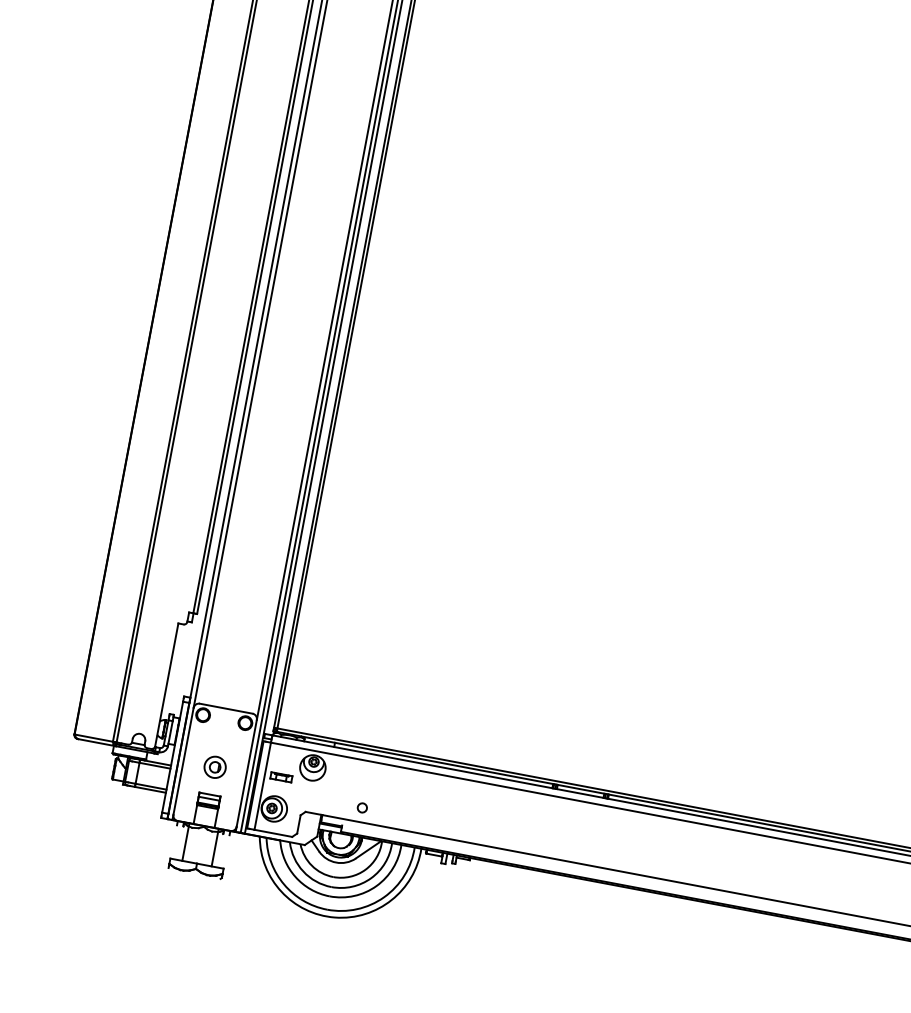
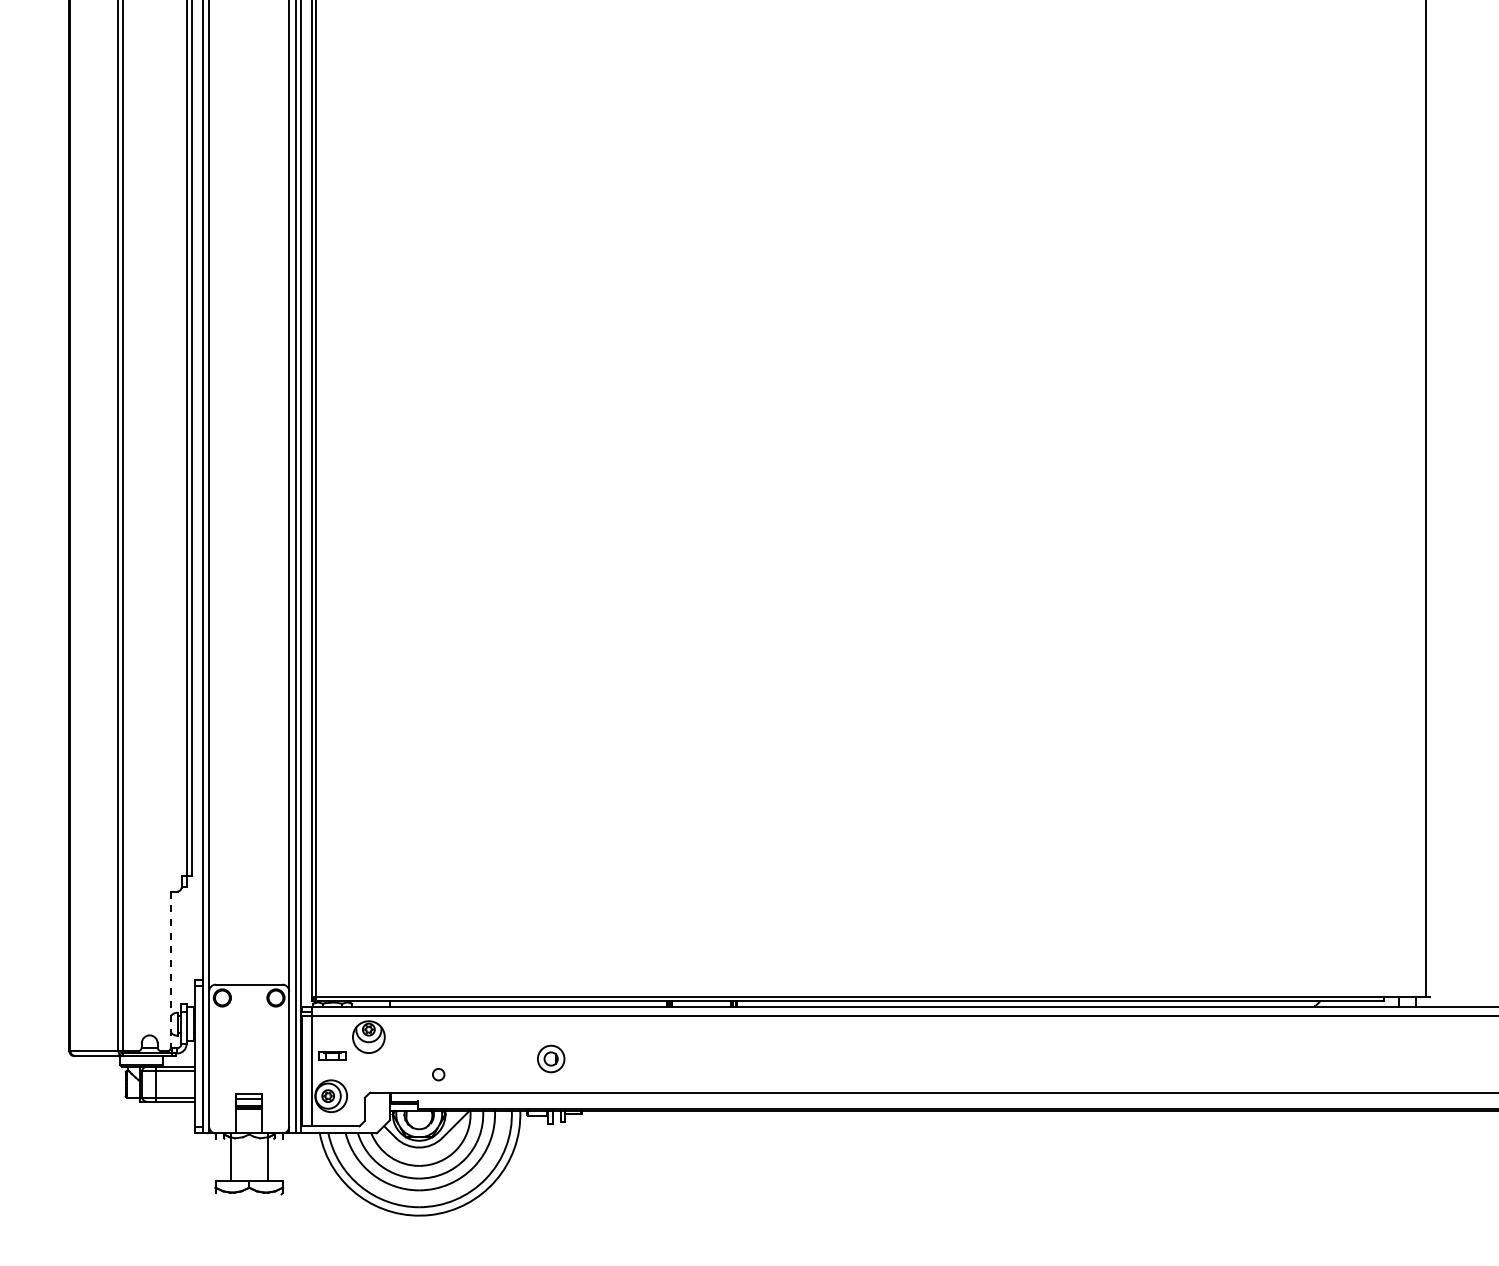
line: (166, 684) -> (170, 969), solid -> dashed
part: (215, 766) -> (551, 1058), moved

